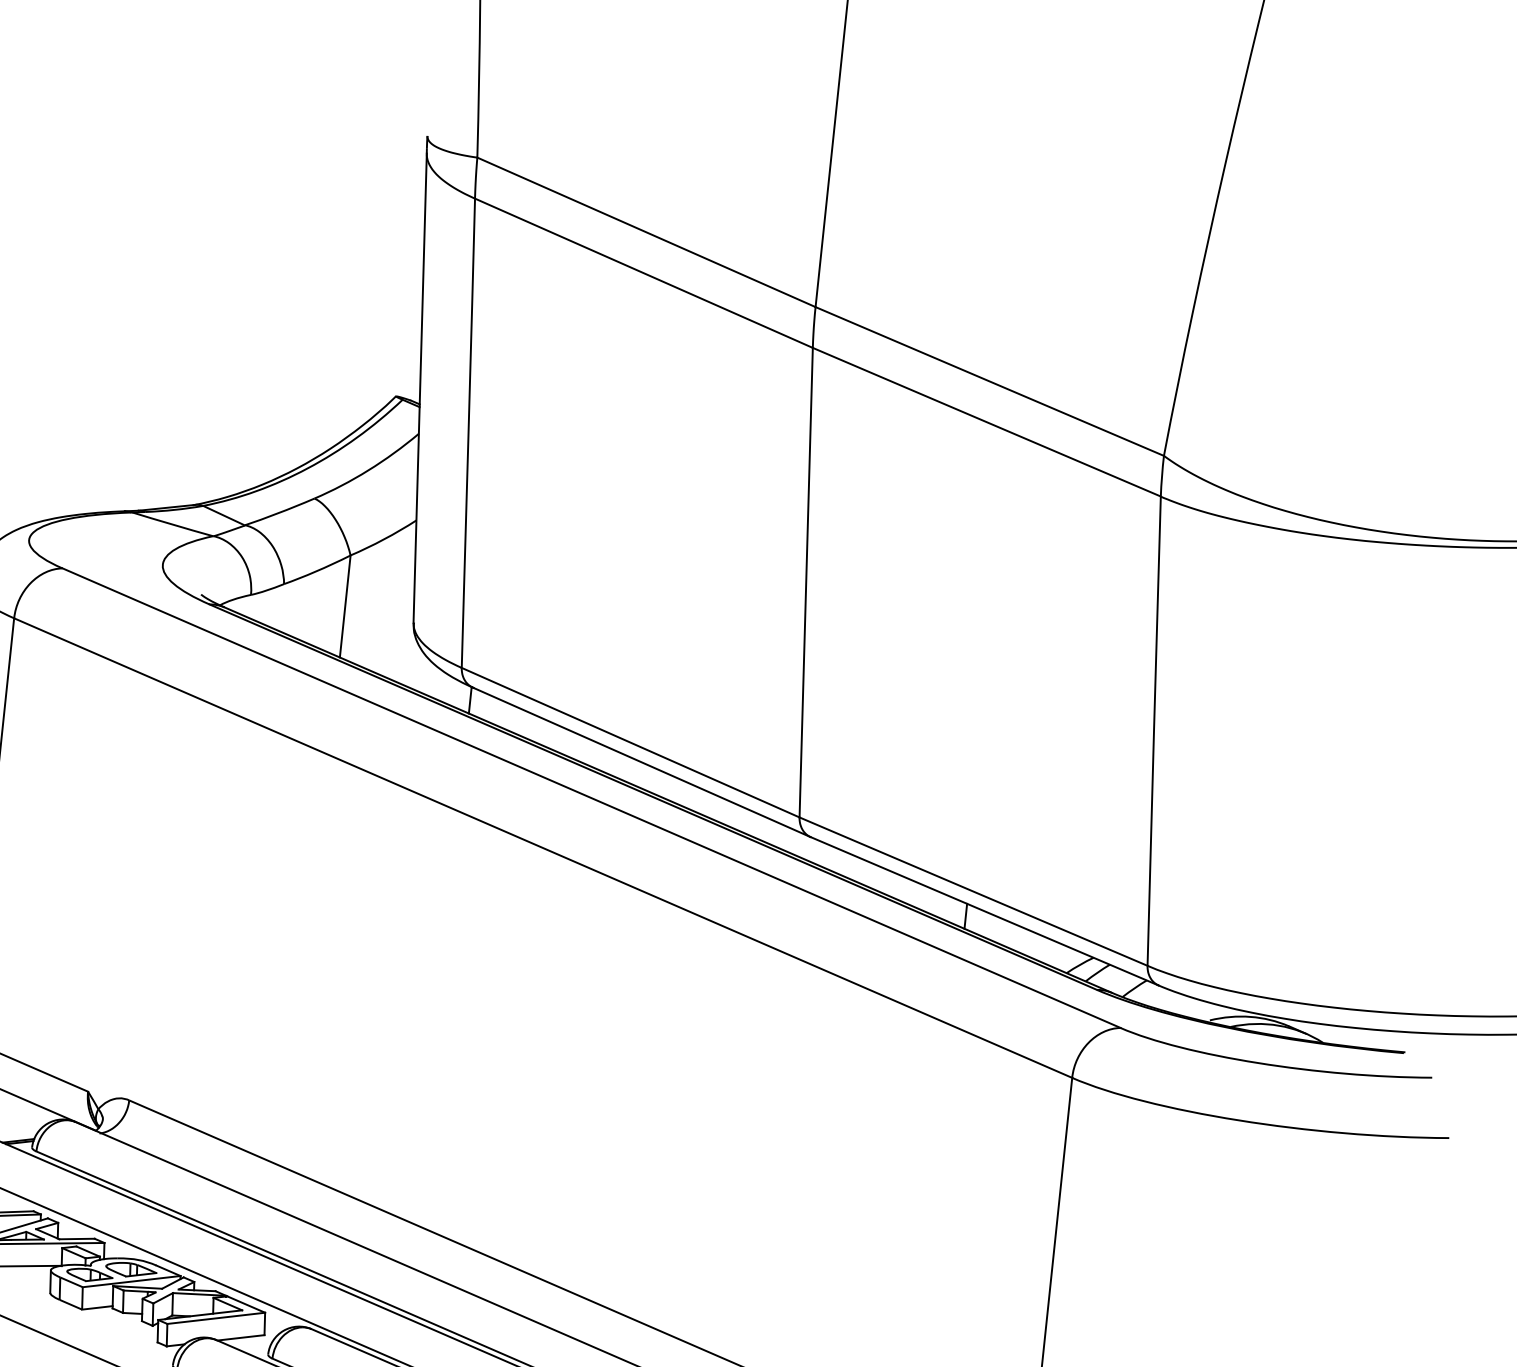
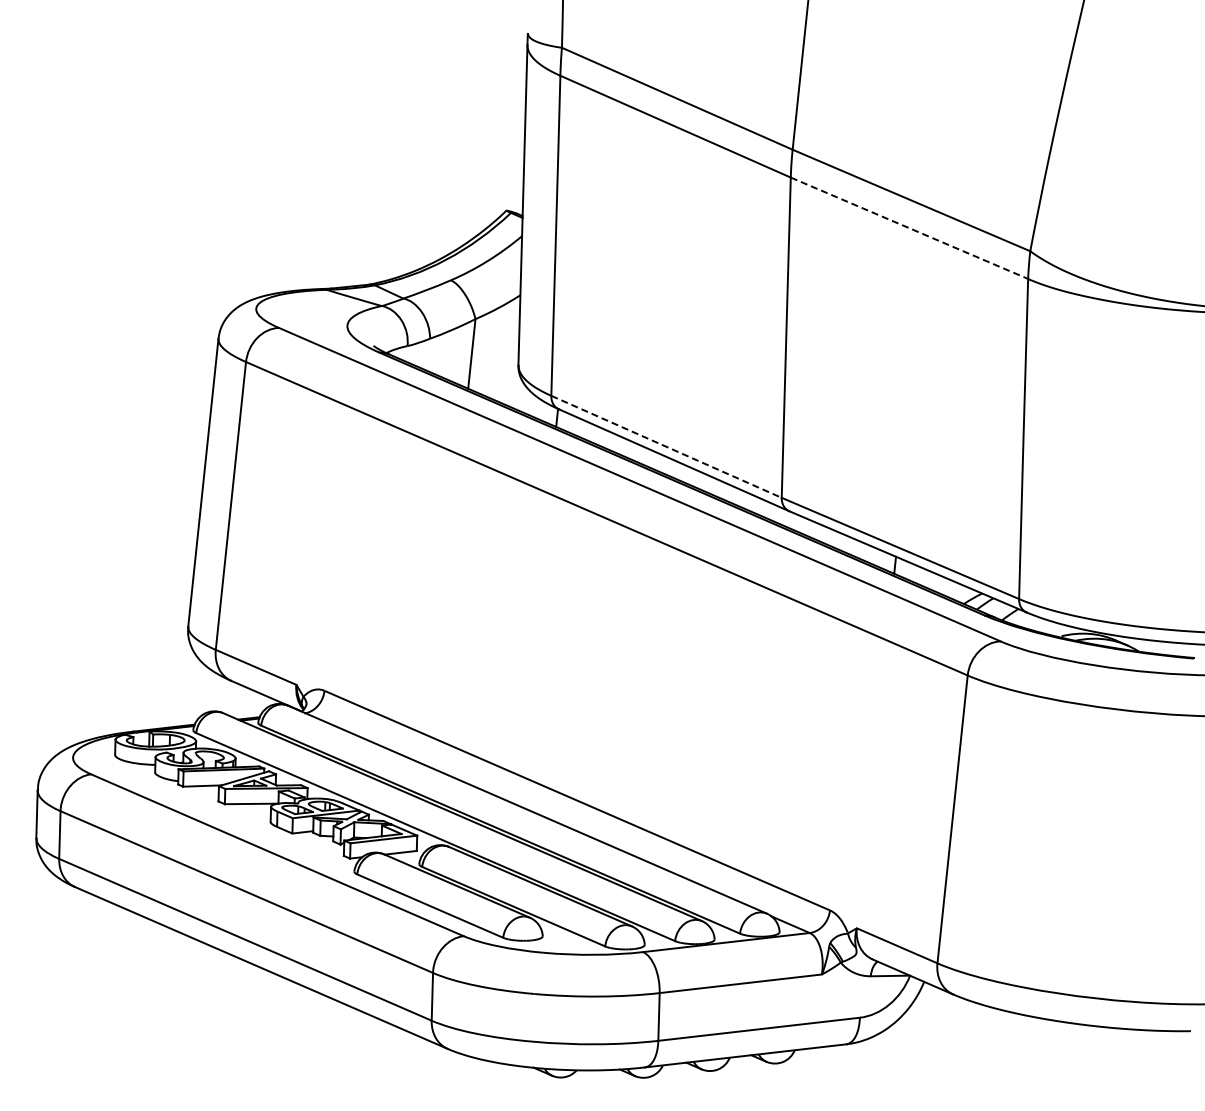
line: (986, 422) -> (909, 228), solid -> dashed
line: (630, 742) -> (666, 446), solid -> dashed

